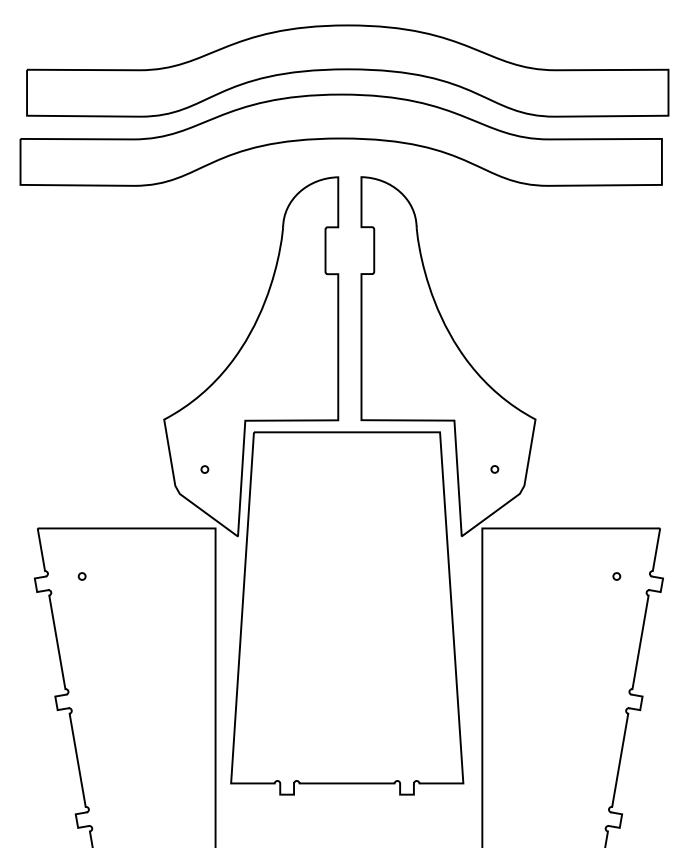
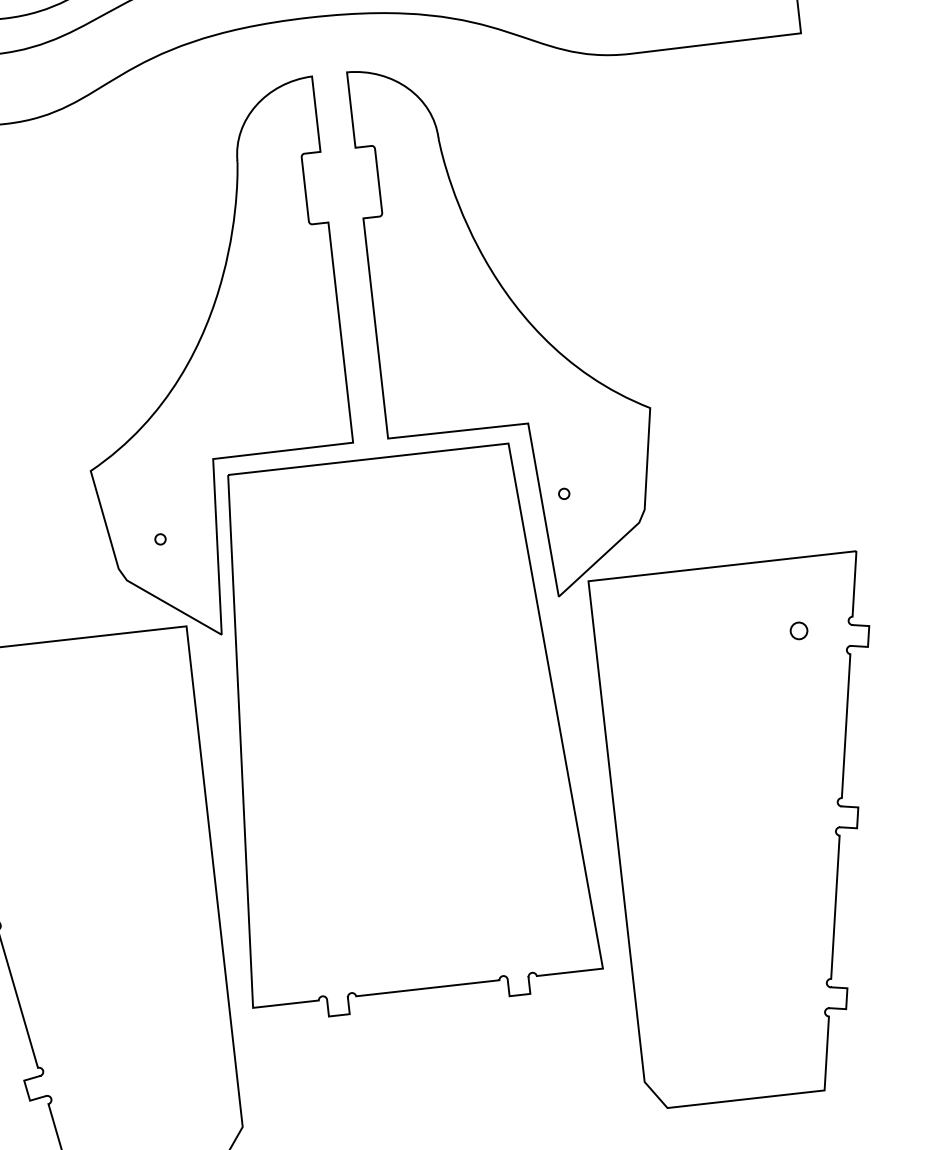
part: (494, 469) -> (563, 494), moved
part: (616, 576) -> (798, 630), size x1.6

